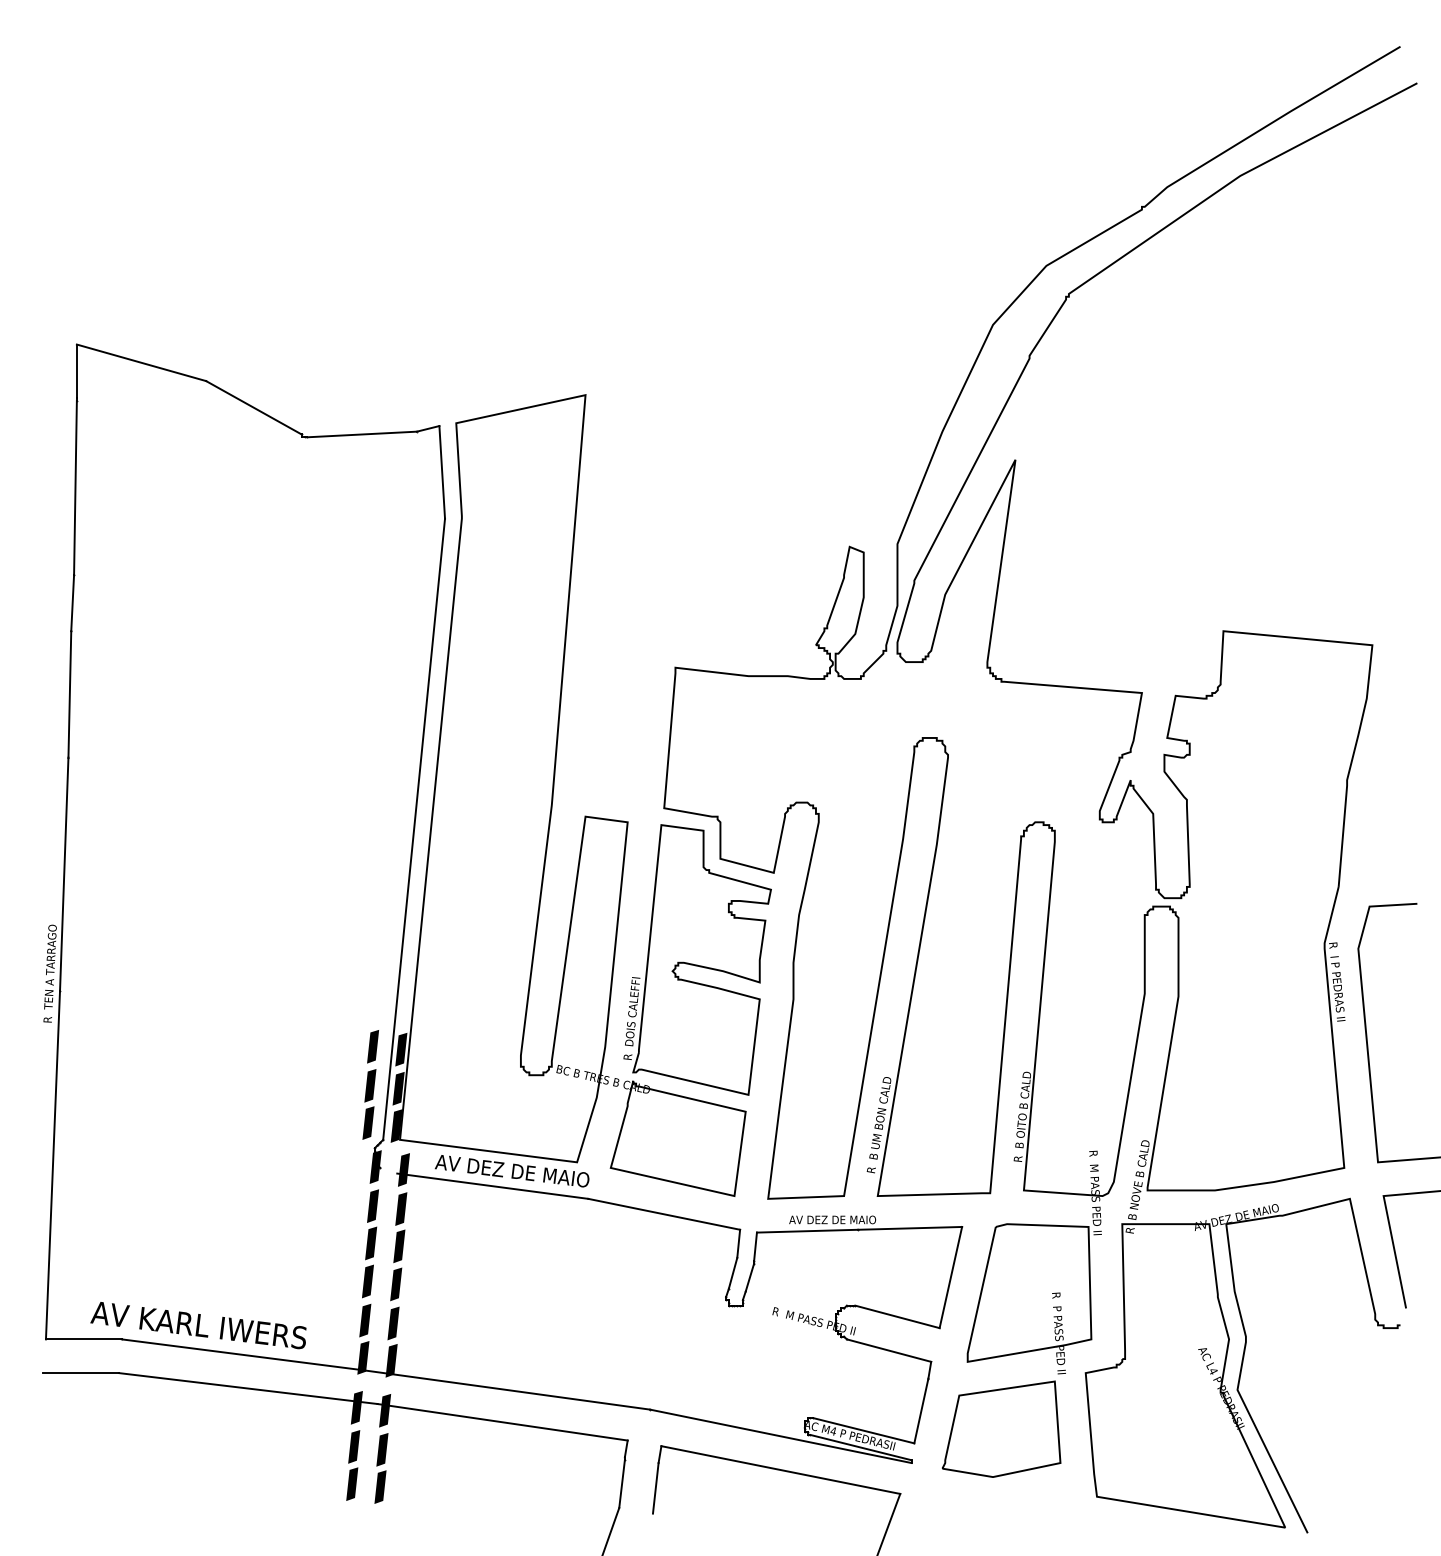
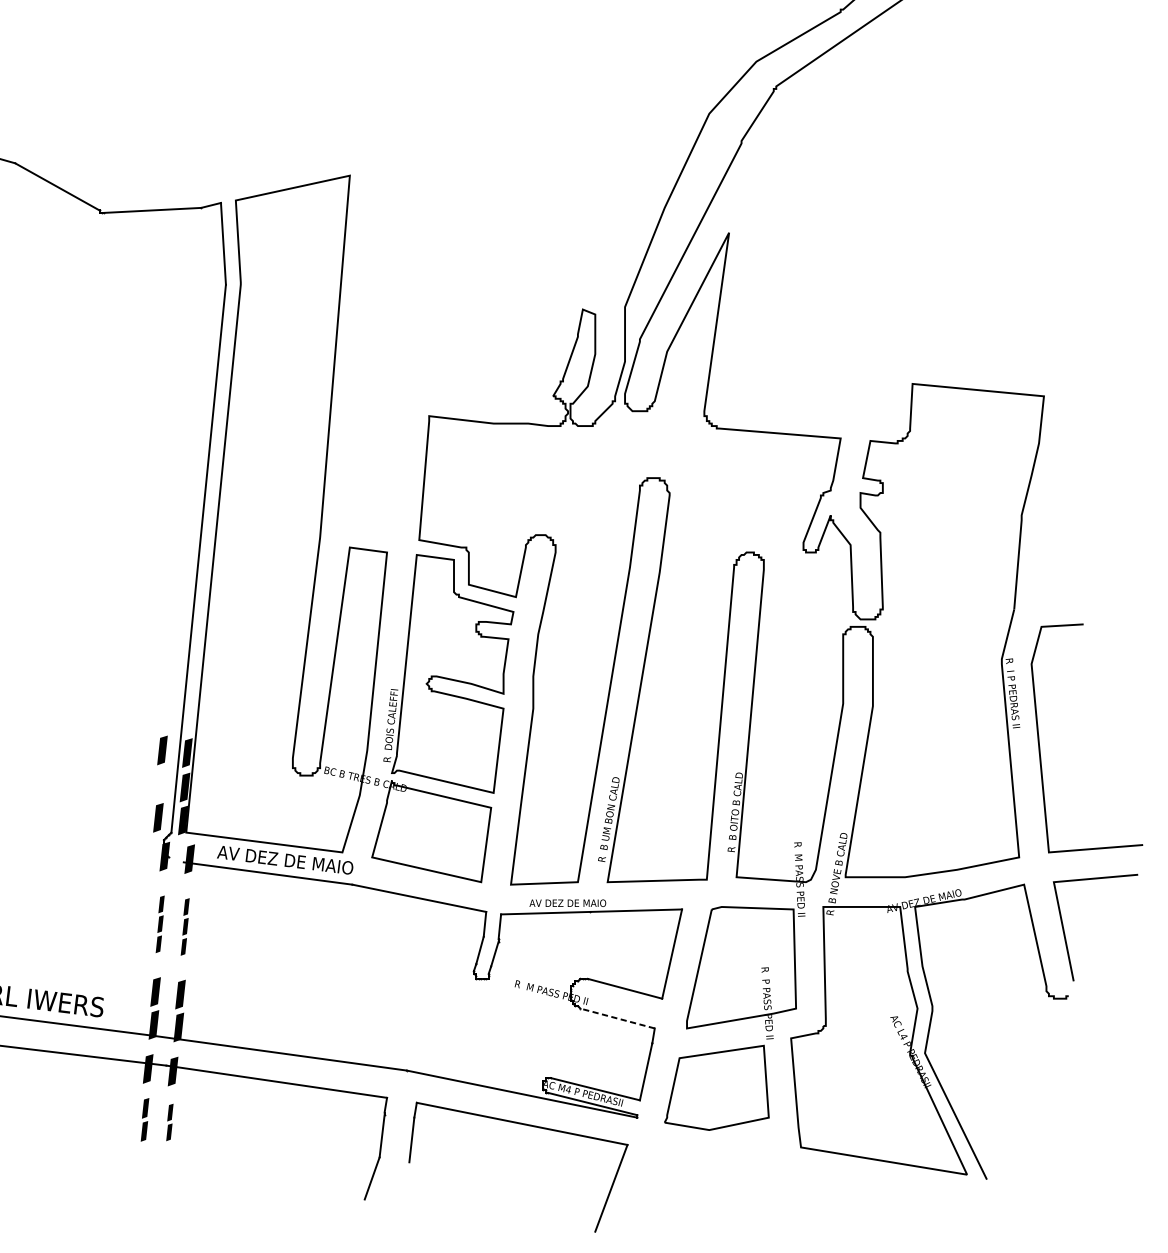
fill: (370, 1085) -> (160, 784), removed
part: (370, 1243) -> (160, 924), size x0.6
part: (398, 1246) -> (184, 926), size x0.6
line: (889, 1350) -> (618, 1018), solid -> dashed
part: (353, 1465) -> (145, 1119), size x0.7
part: (381, 1468) -> (169, 1122), size x0.6

